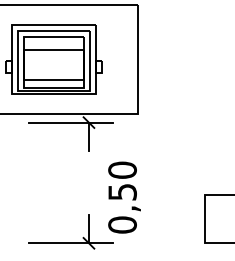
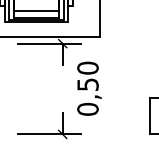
text: (124, 197) -> (89, 88), moved

